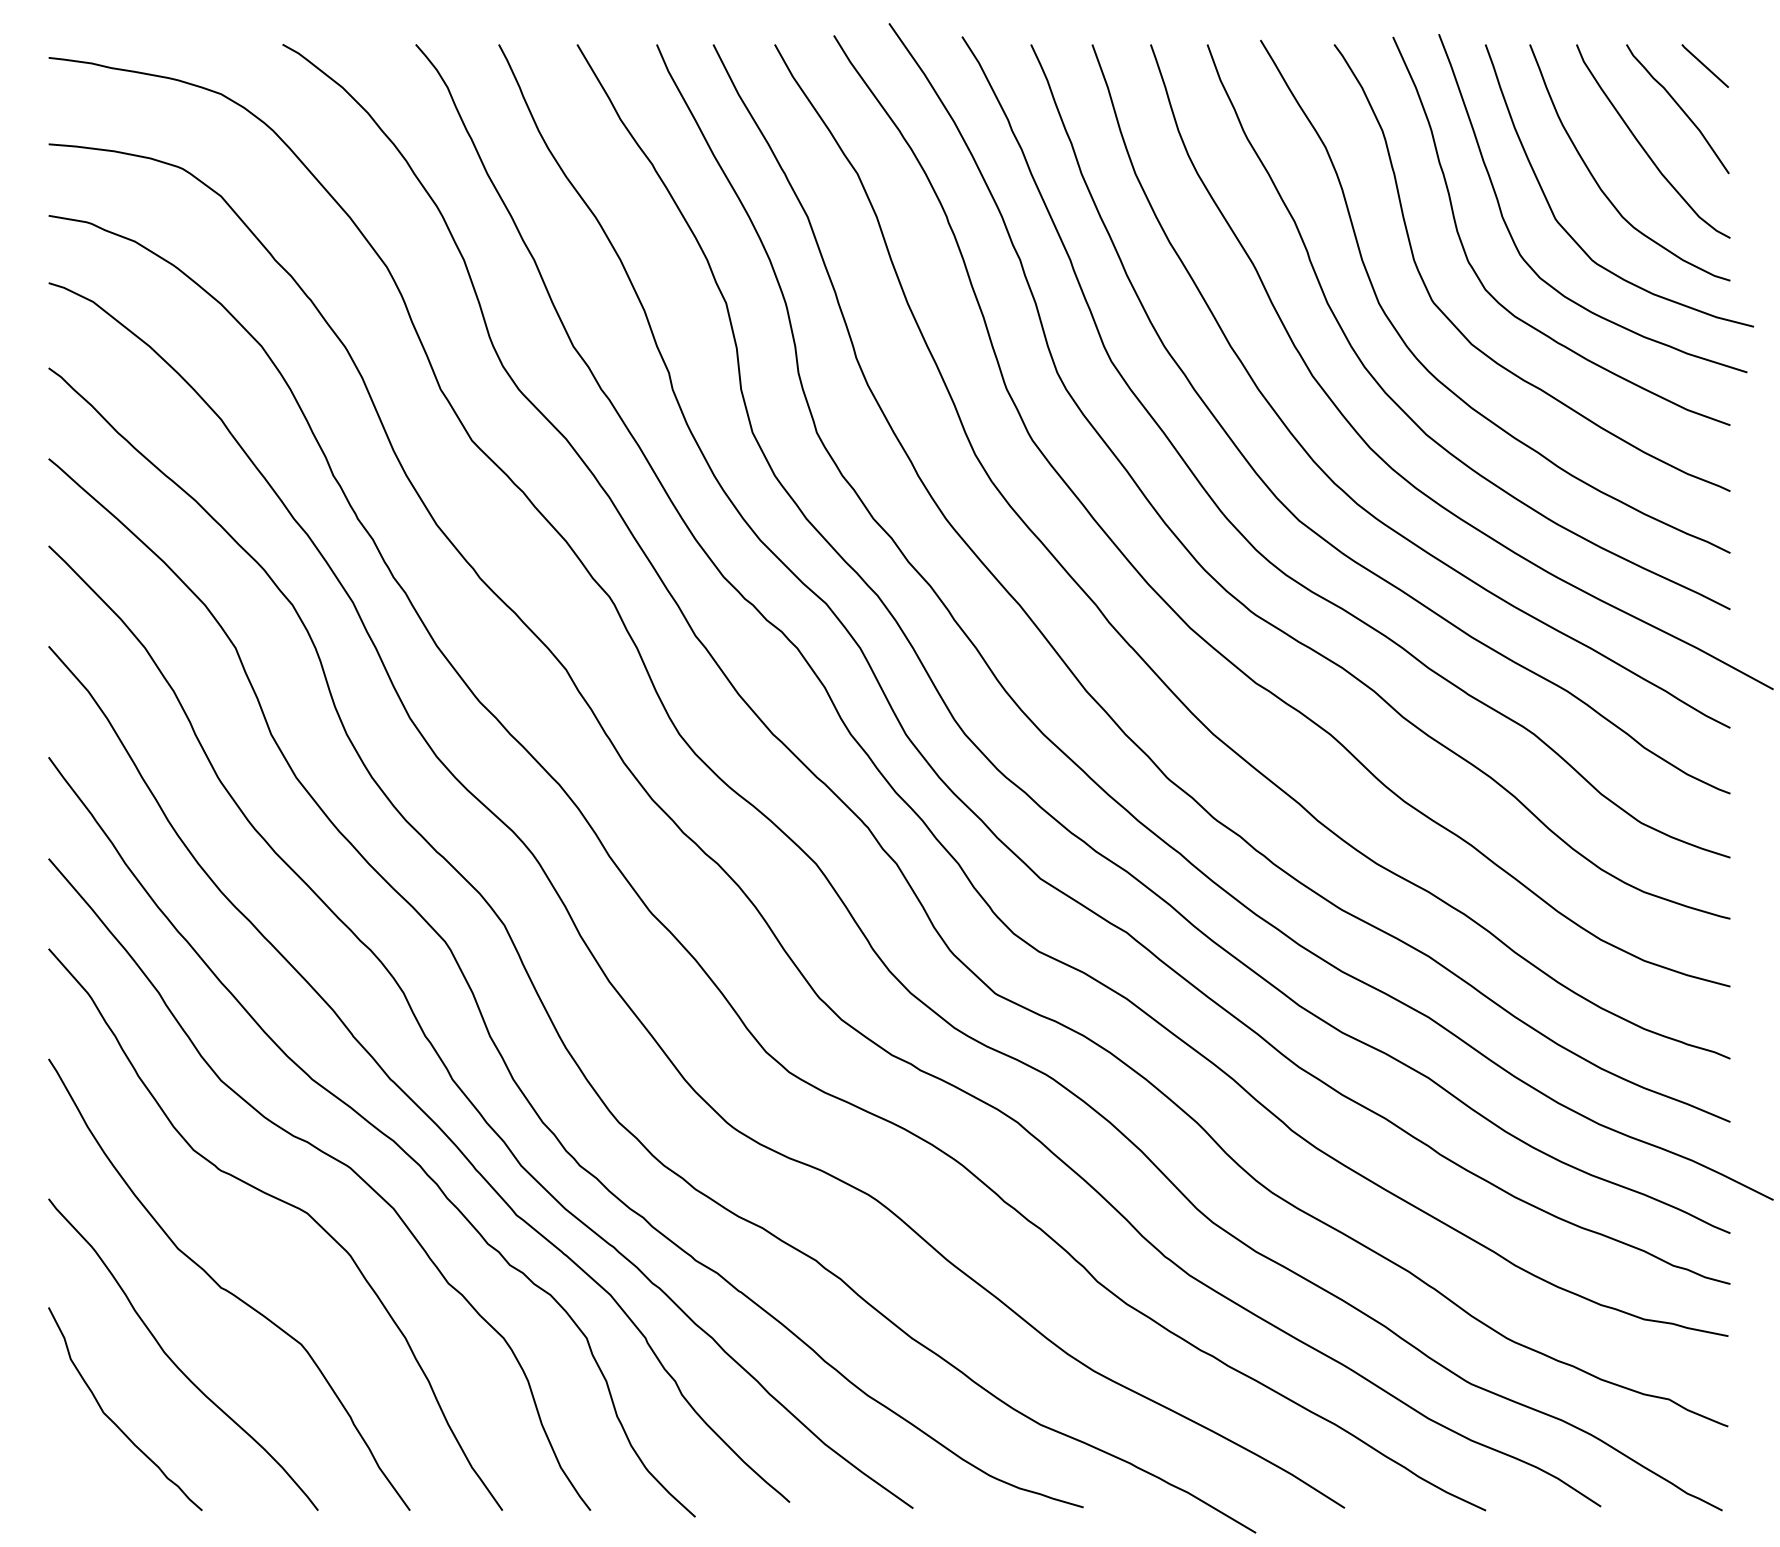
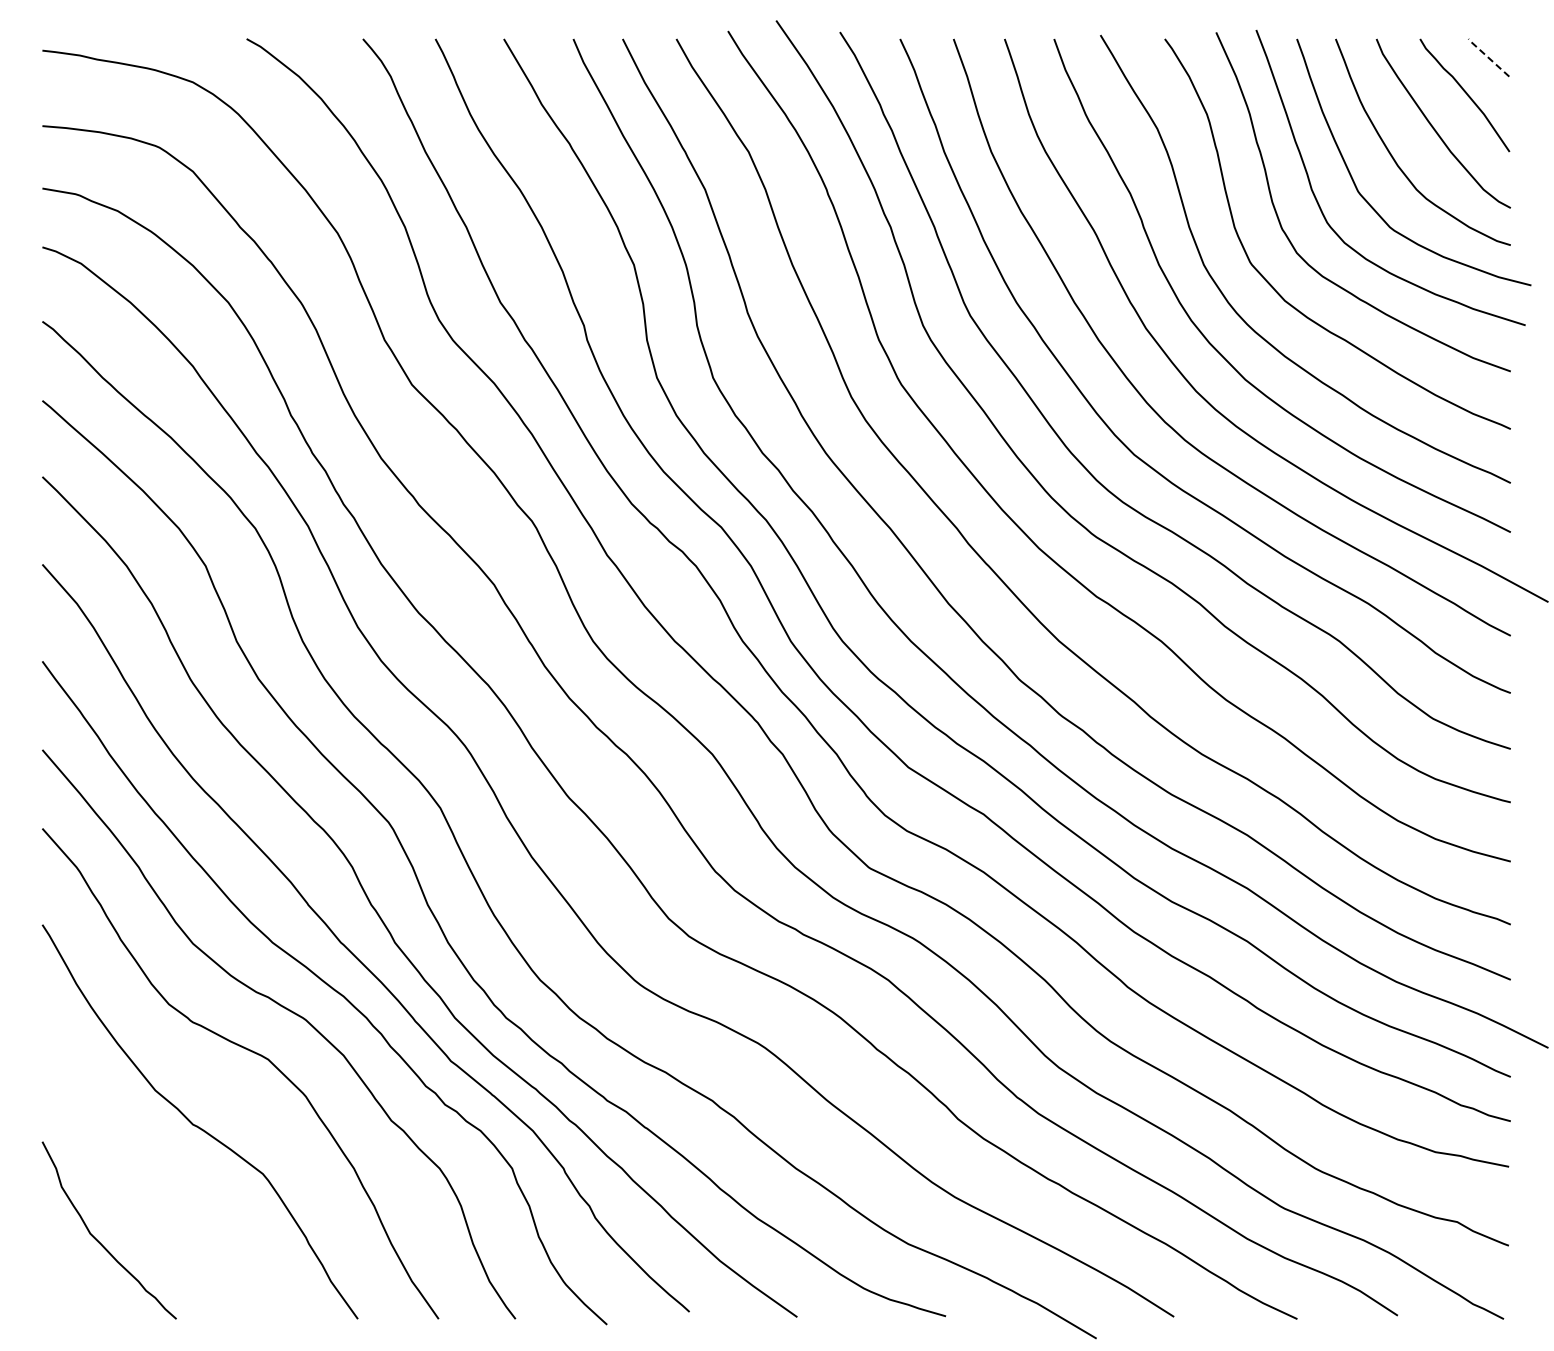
line: (1704, 65) -> (1488, 57), solid -> dashed
curve: (174, 1362) -> (152, 1189), removed

